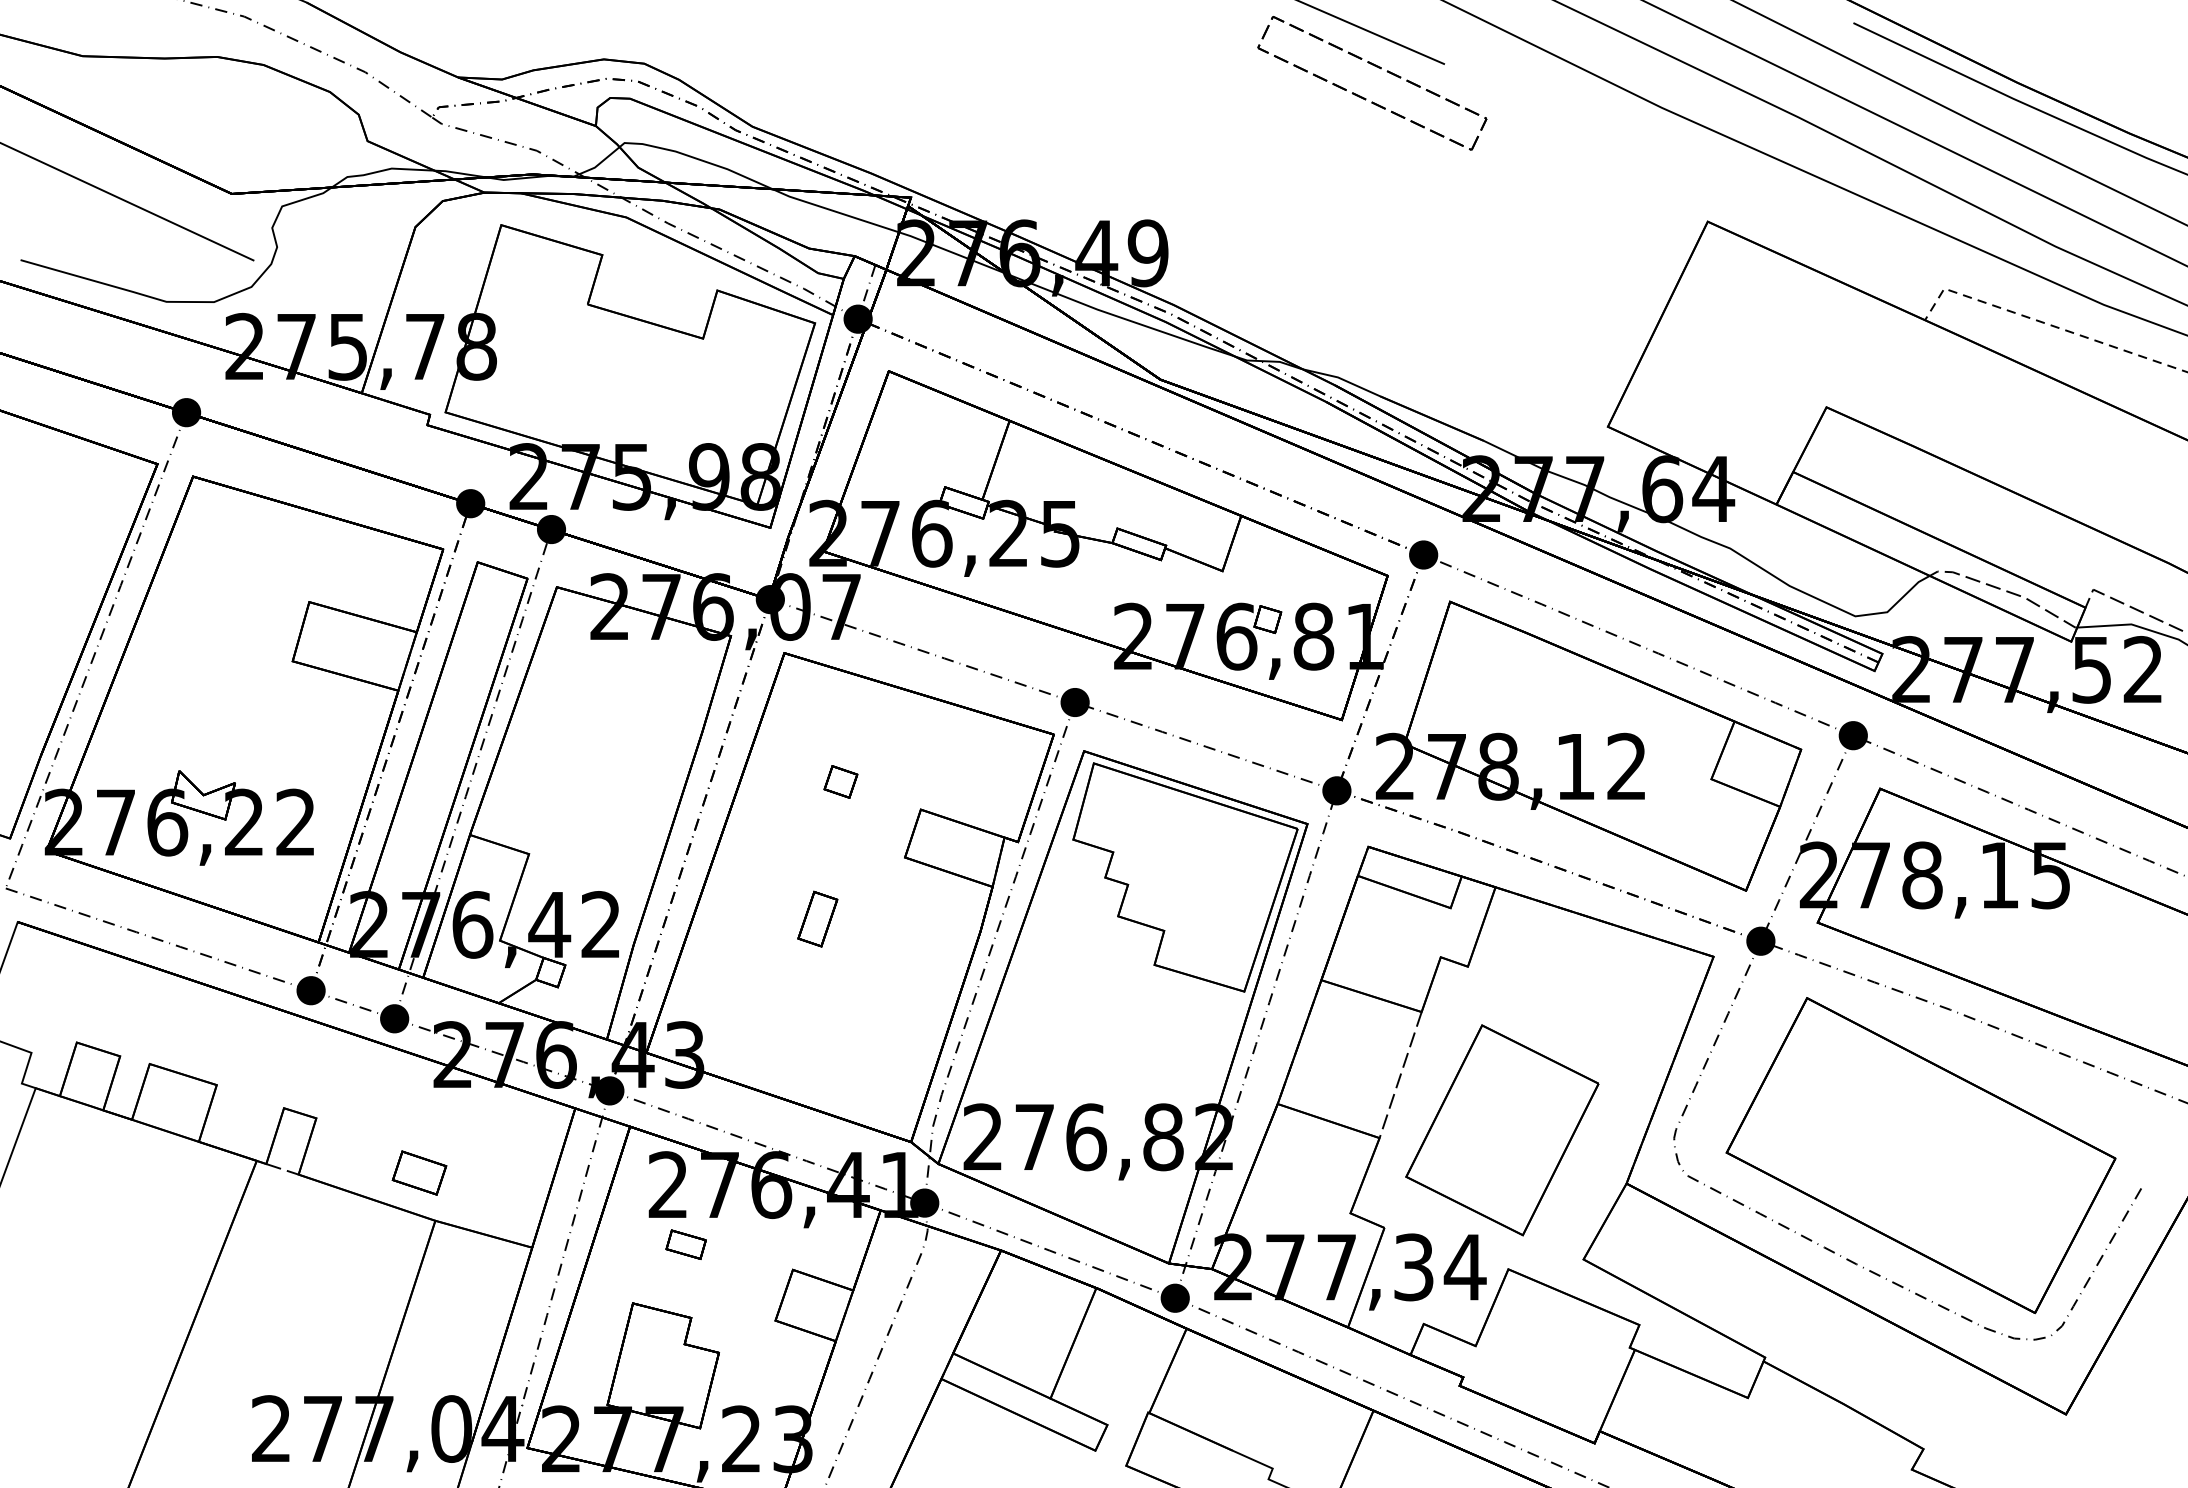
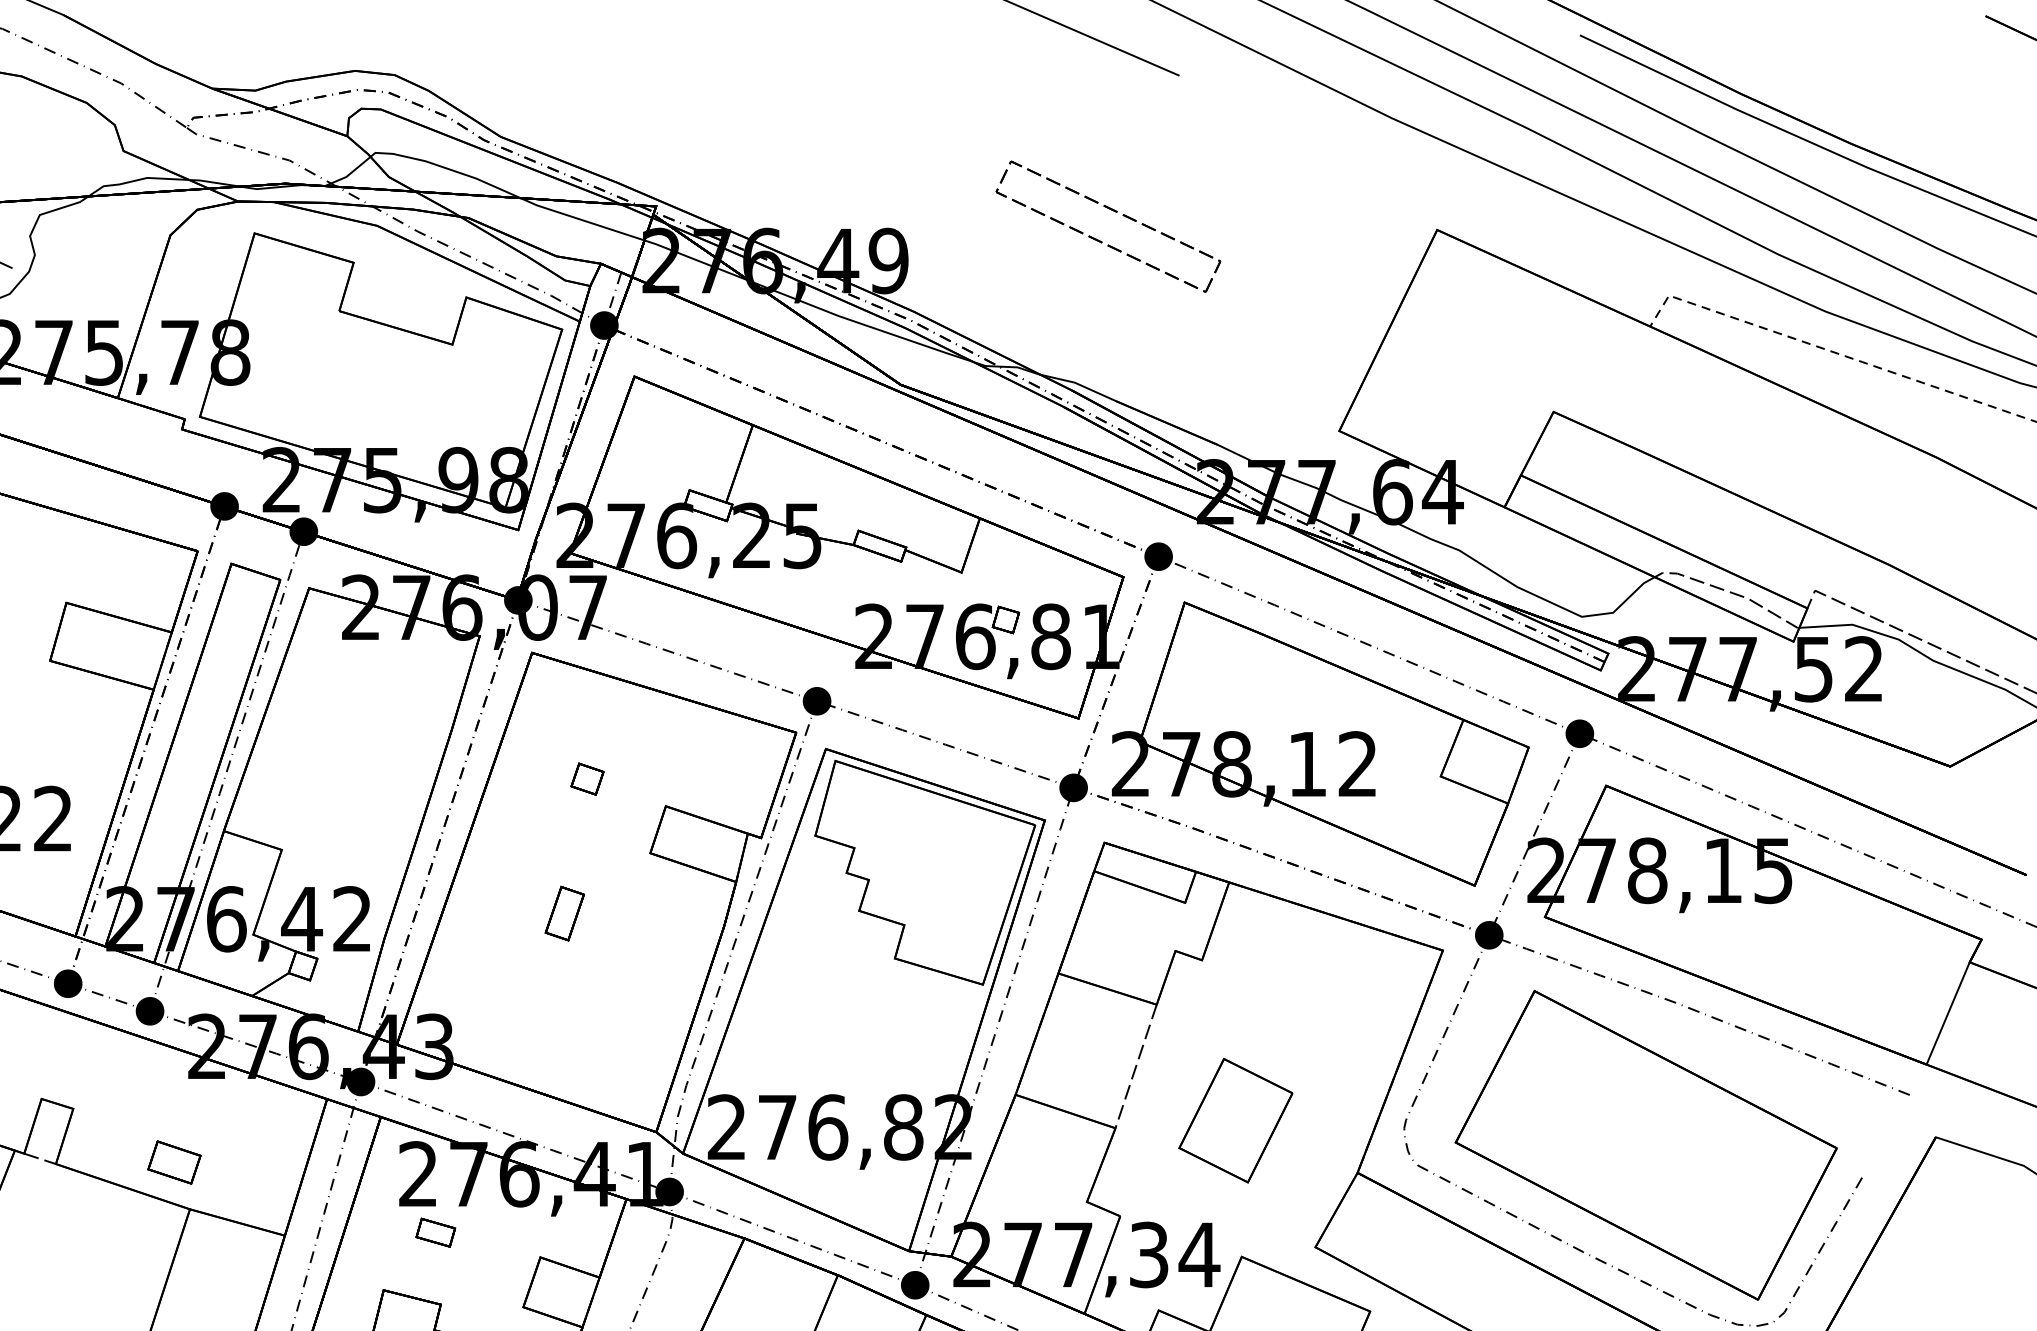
part: (1380, 69) -> (1116, 213), moved
part: (1502, 1130) -> (1235, 1120), size x0.6

